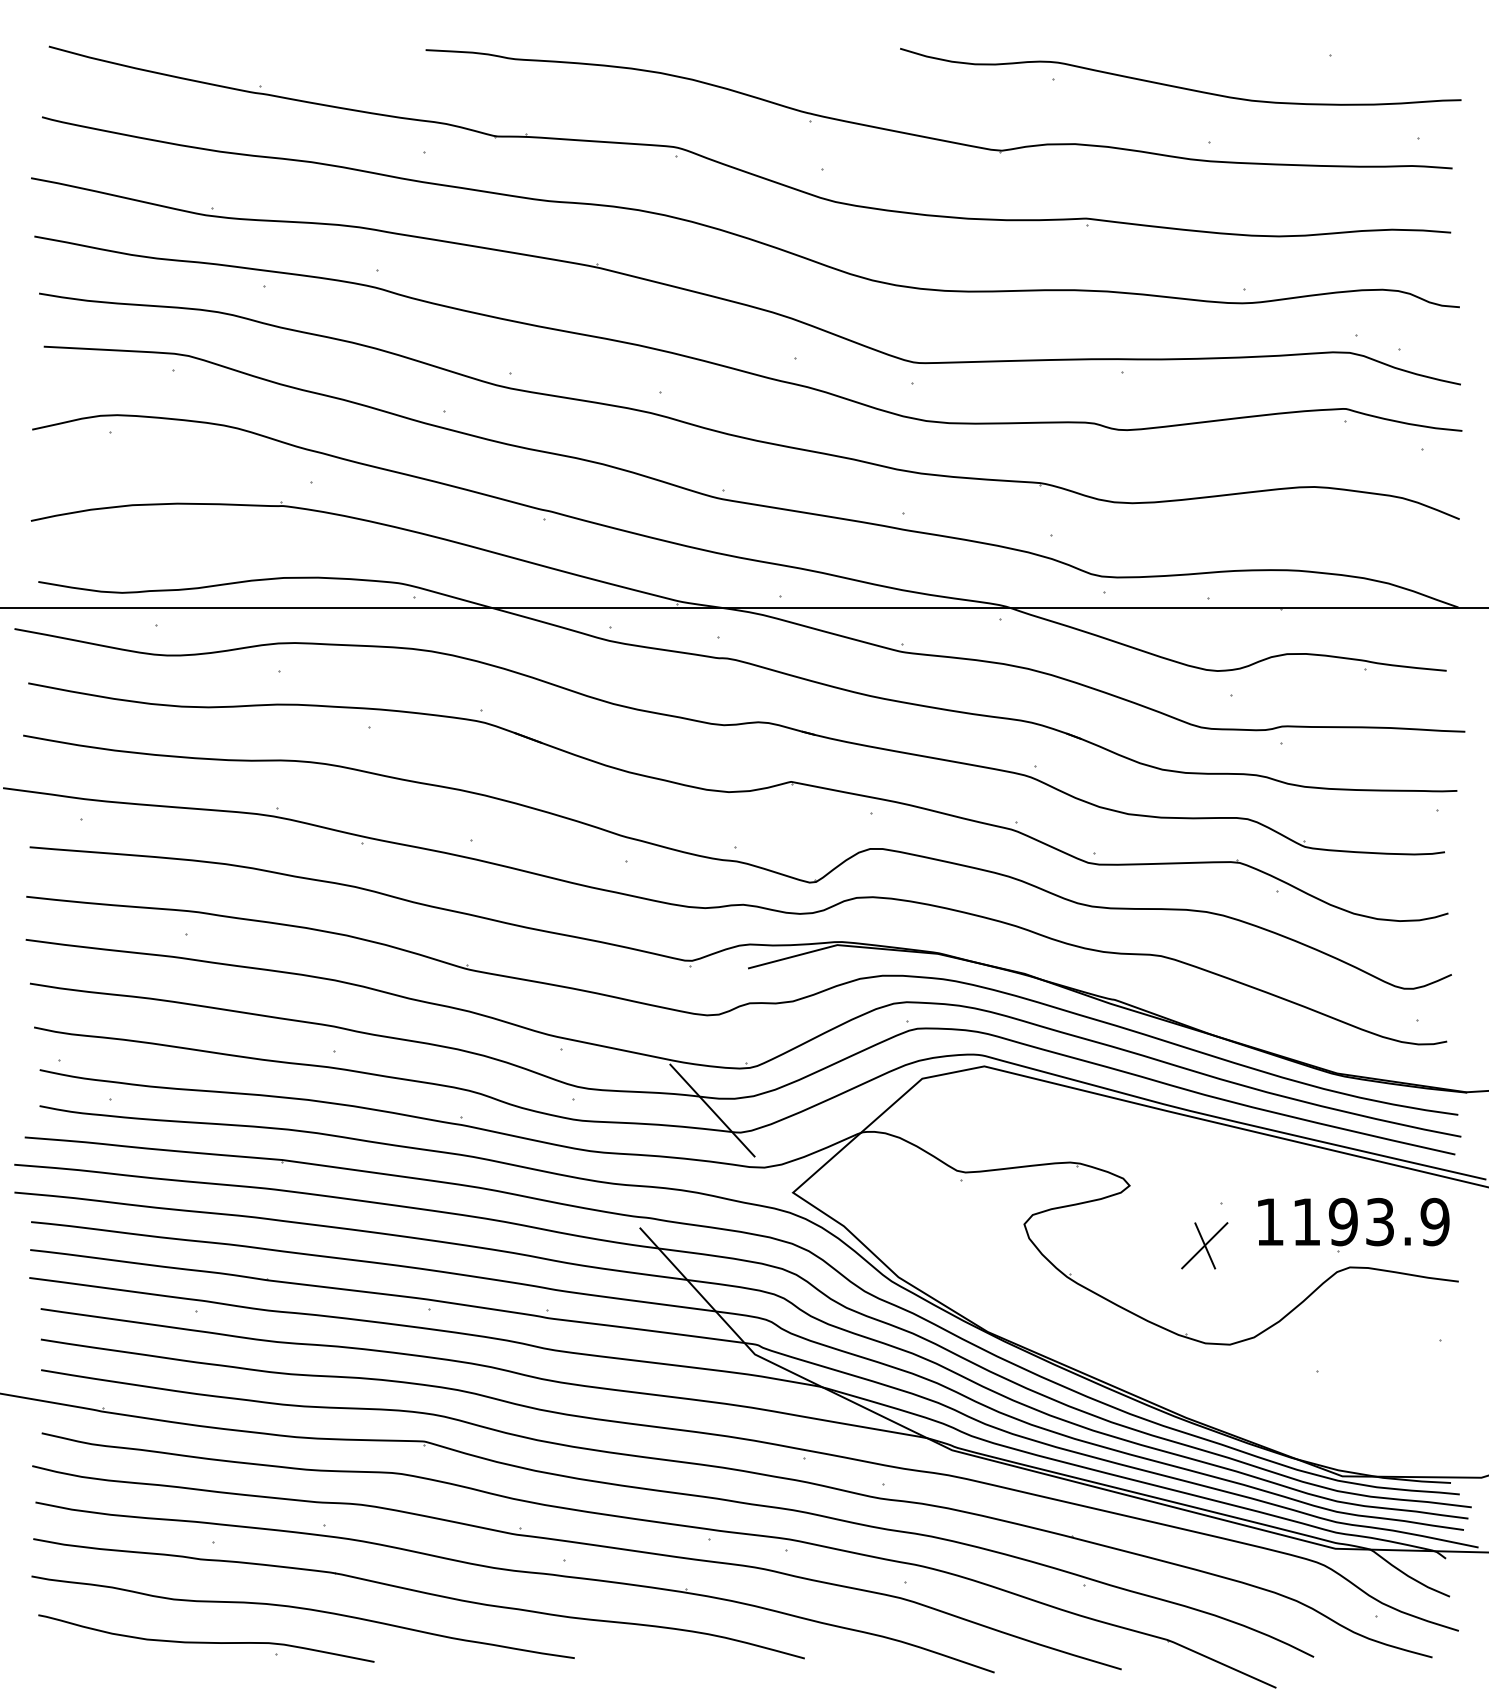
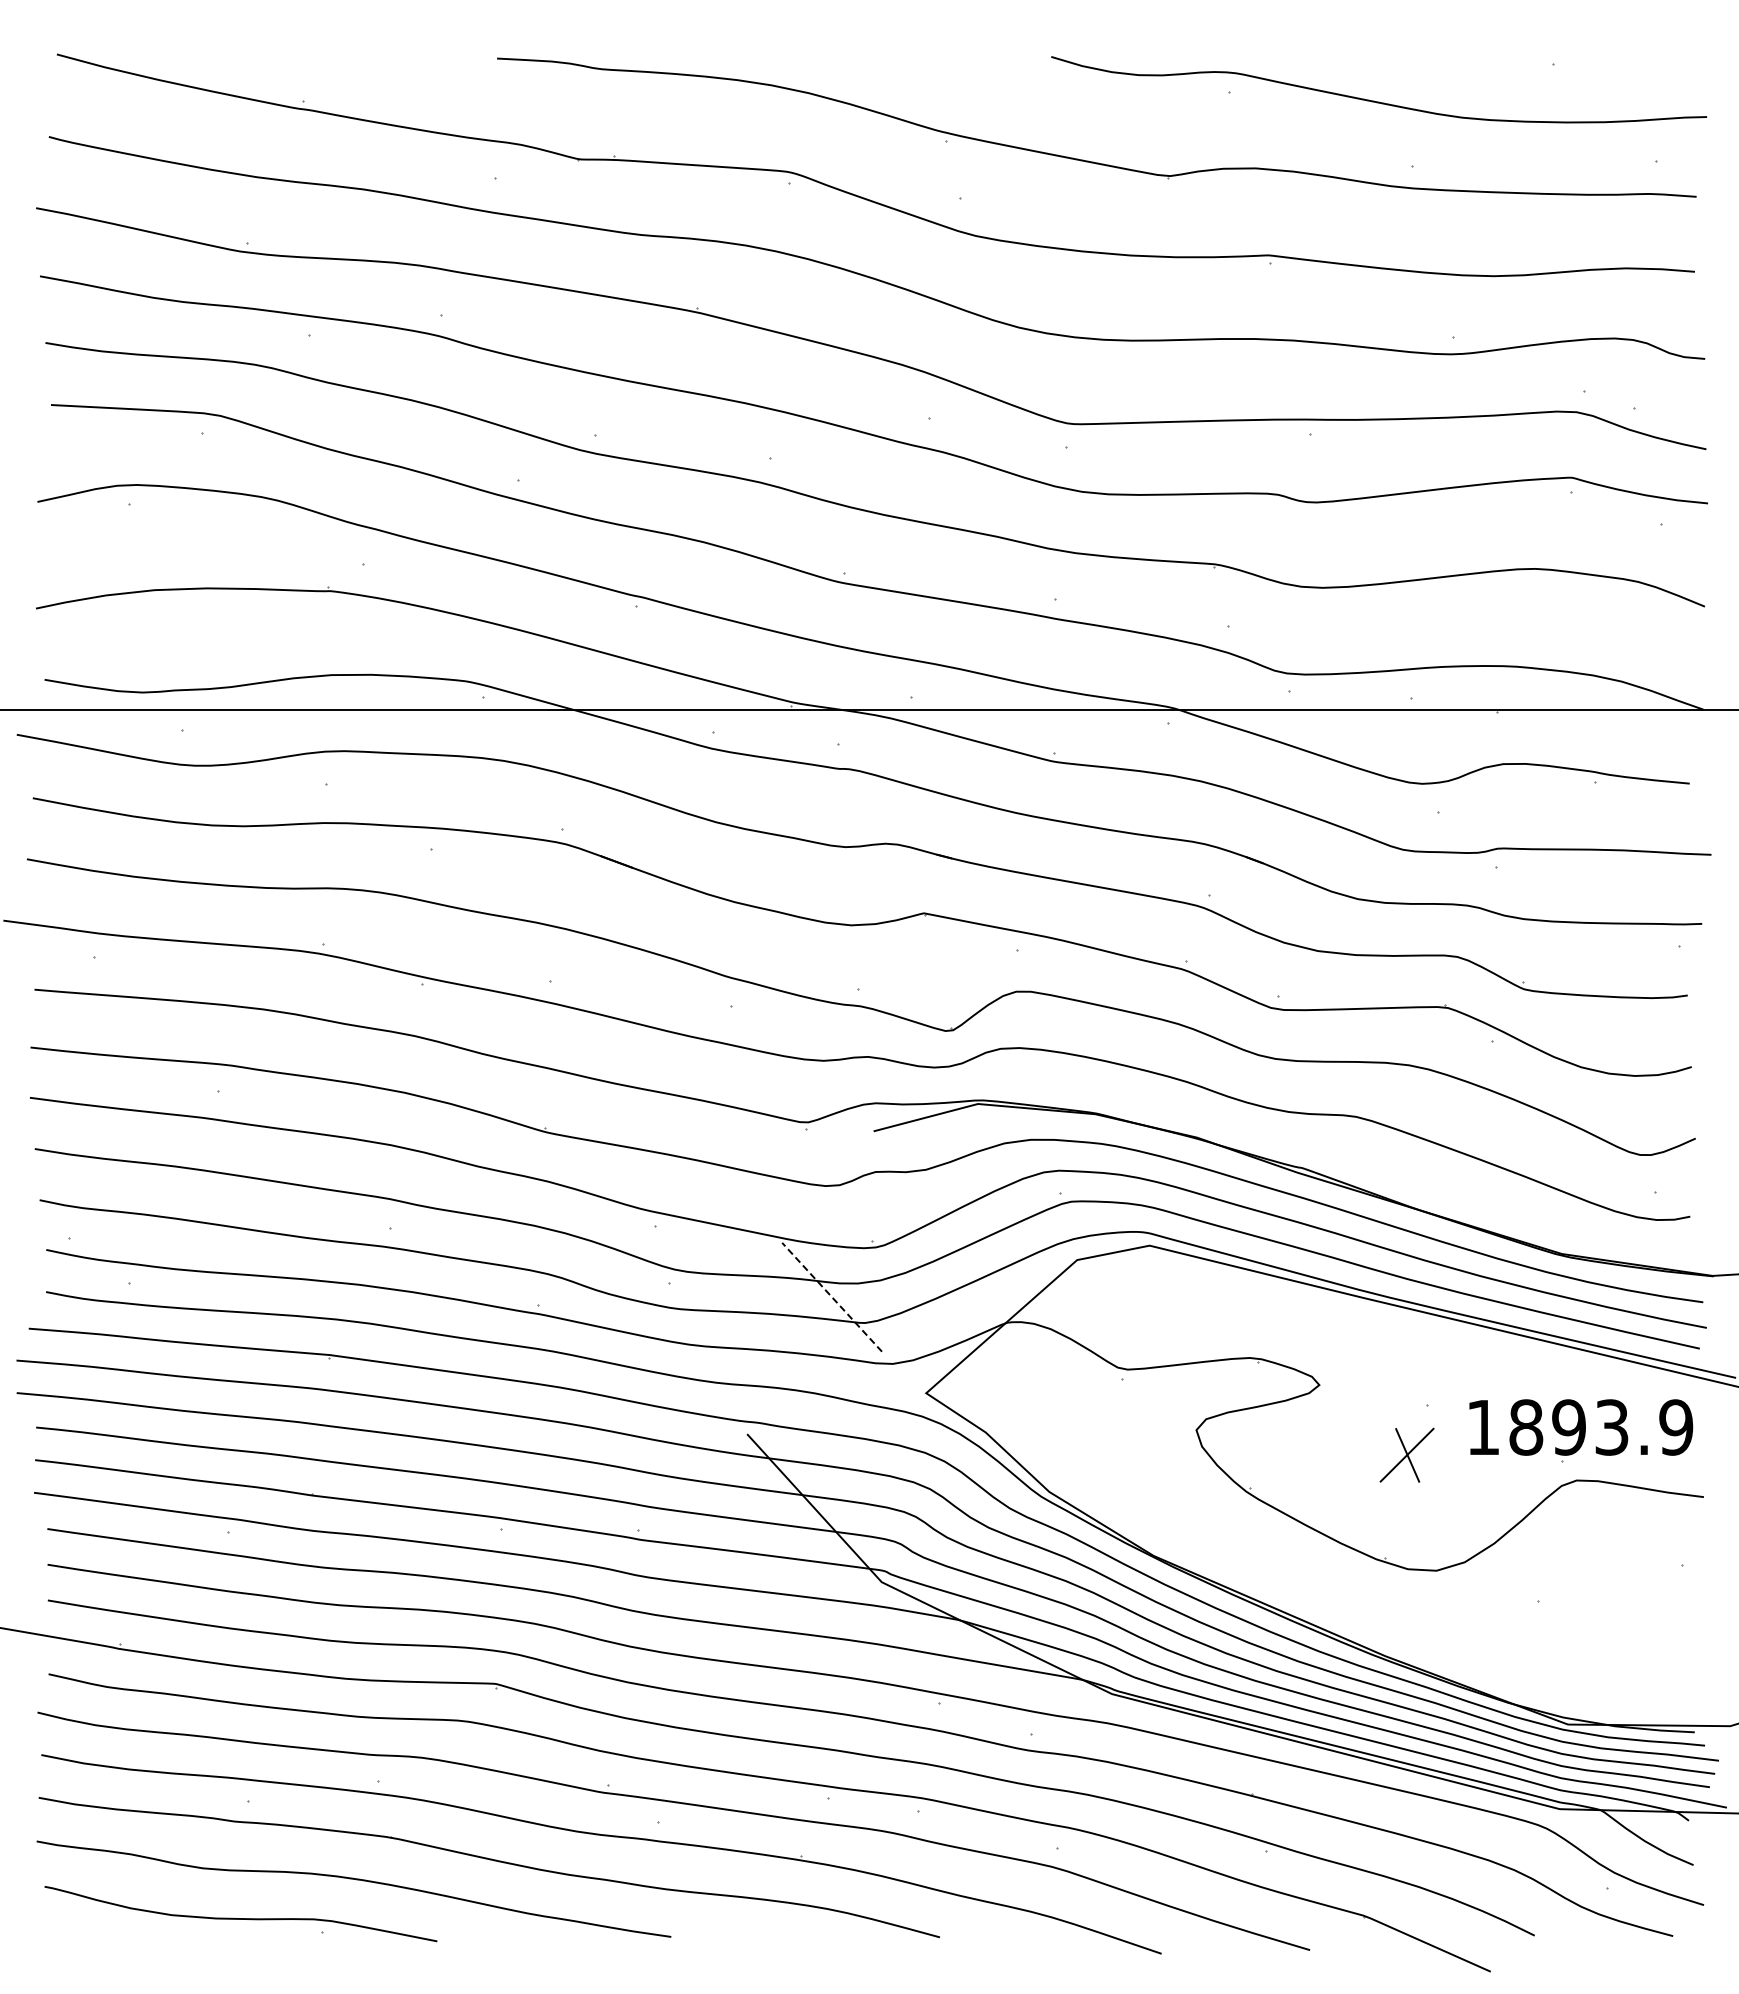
line: (712, 1110) -> (832, 1297), solid -> dashed
text: (1306, 1222) -> (1526, 1427), 1193.9 -> 1893.9

